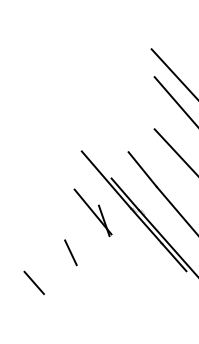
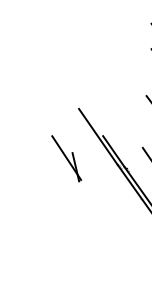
line: (142, 169) -> (131, 130), removed
part: (92, 212) -> (66, 158), moved
line: (70, 252) -> (59, 198), removed
line: (33, 282) -> (22, 222), removed

